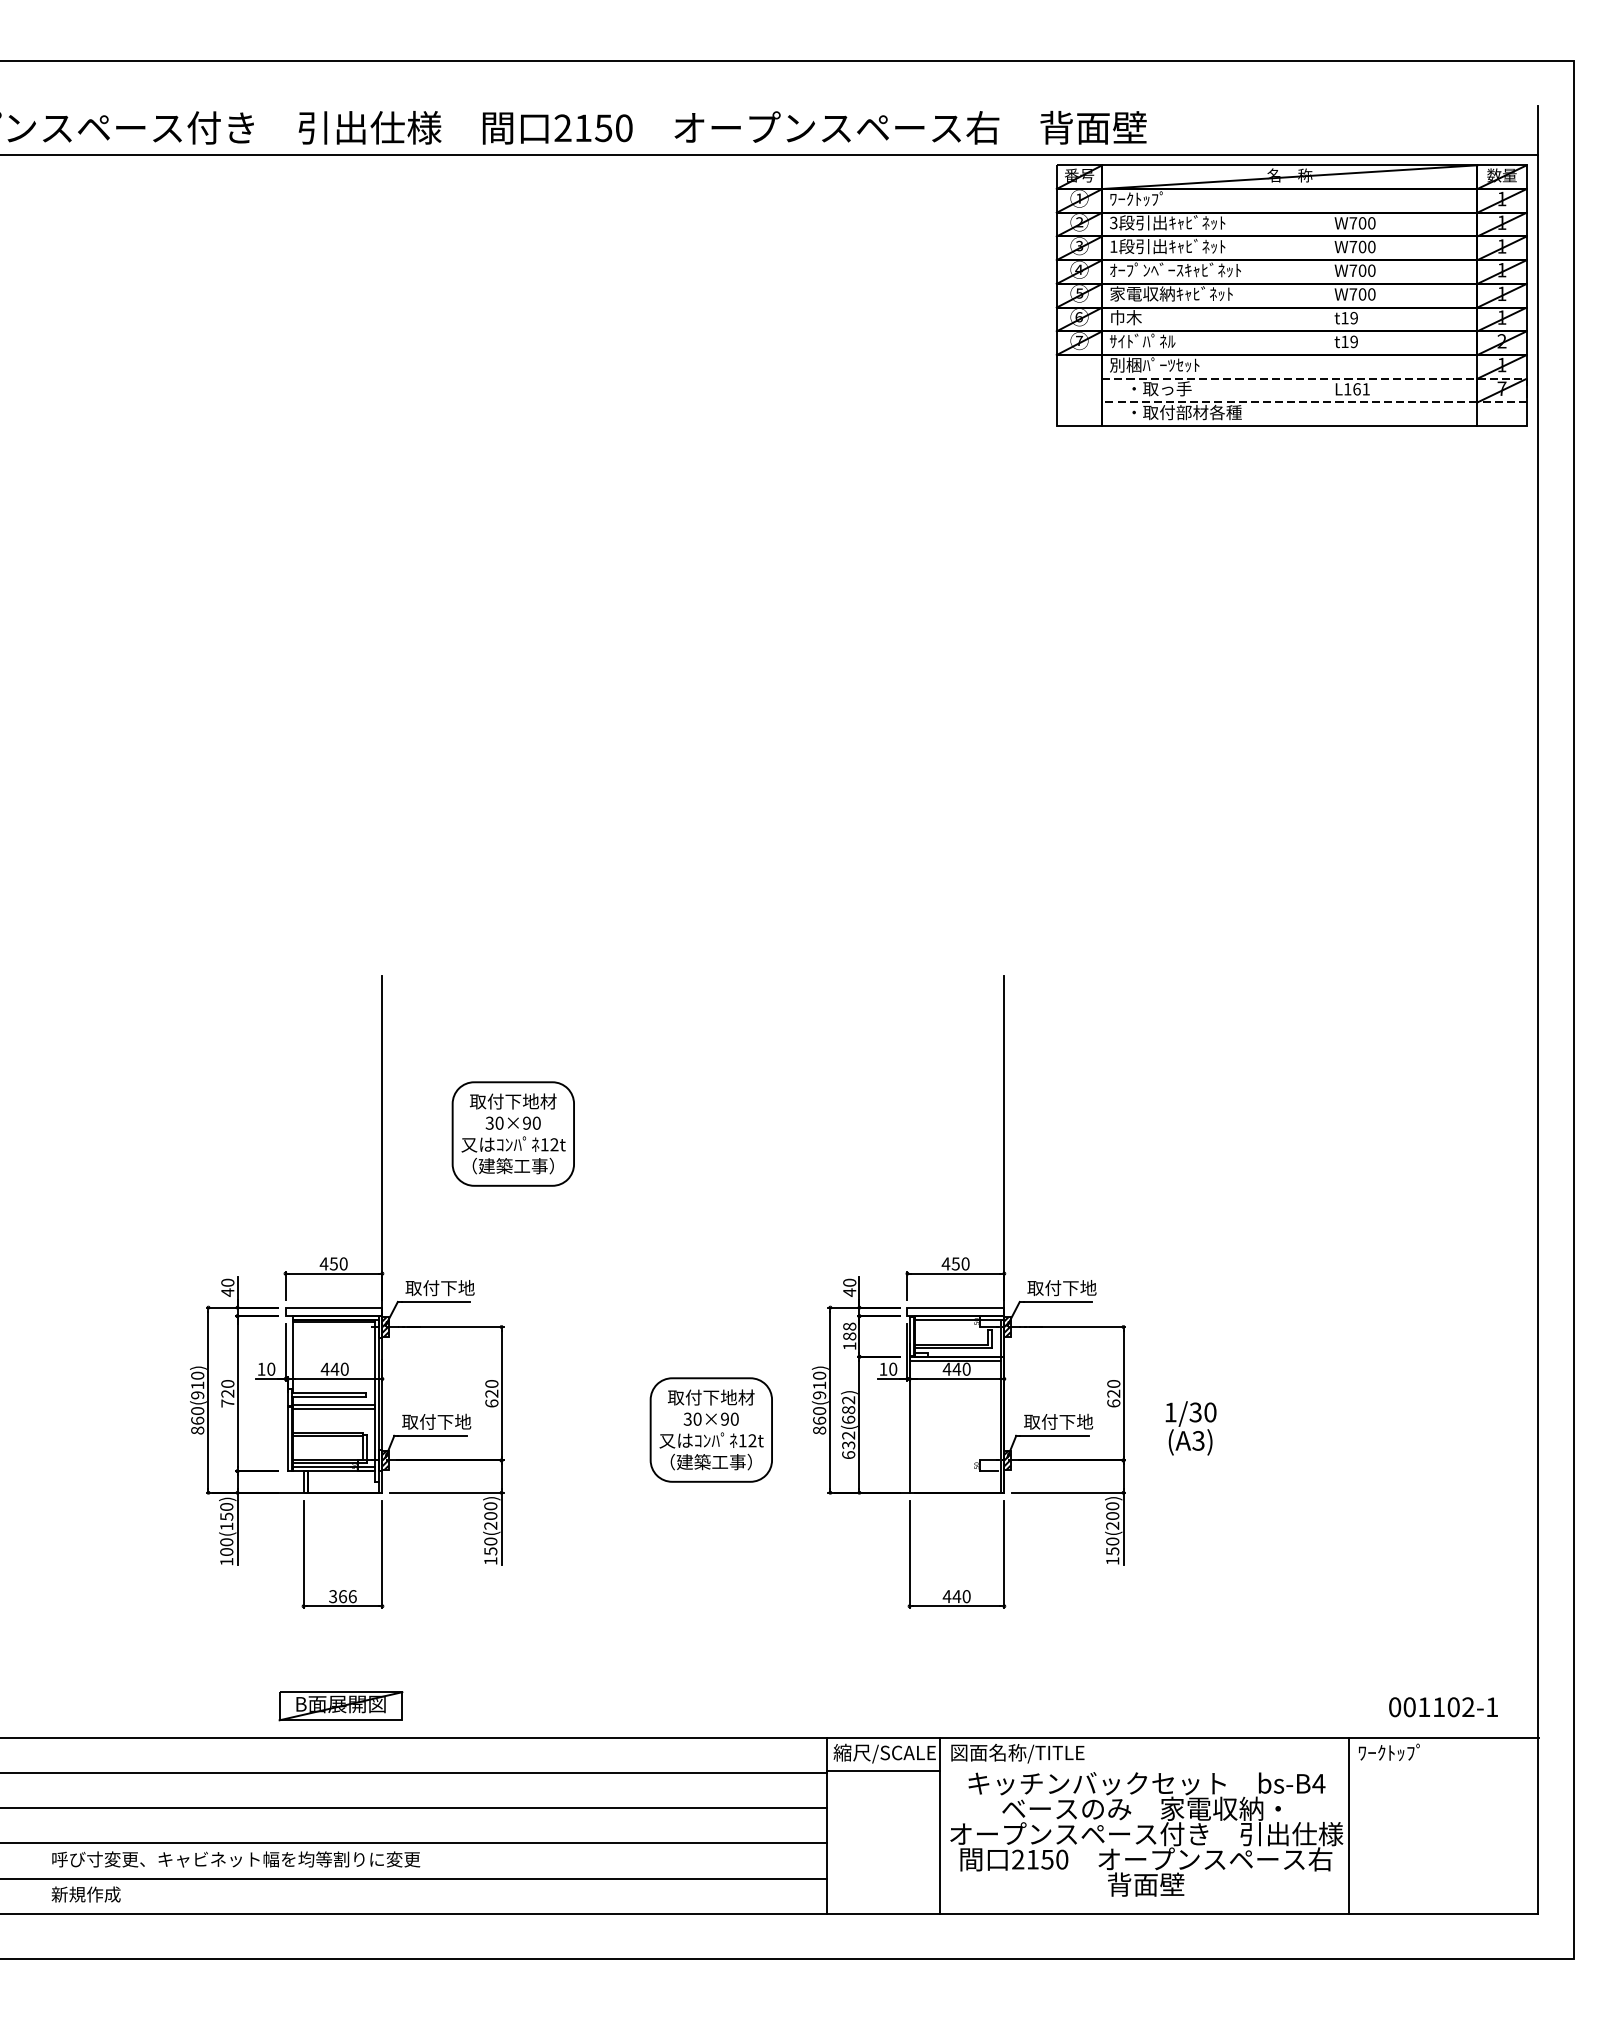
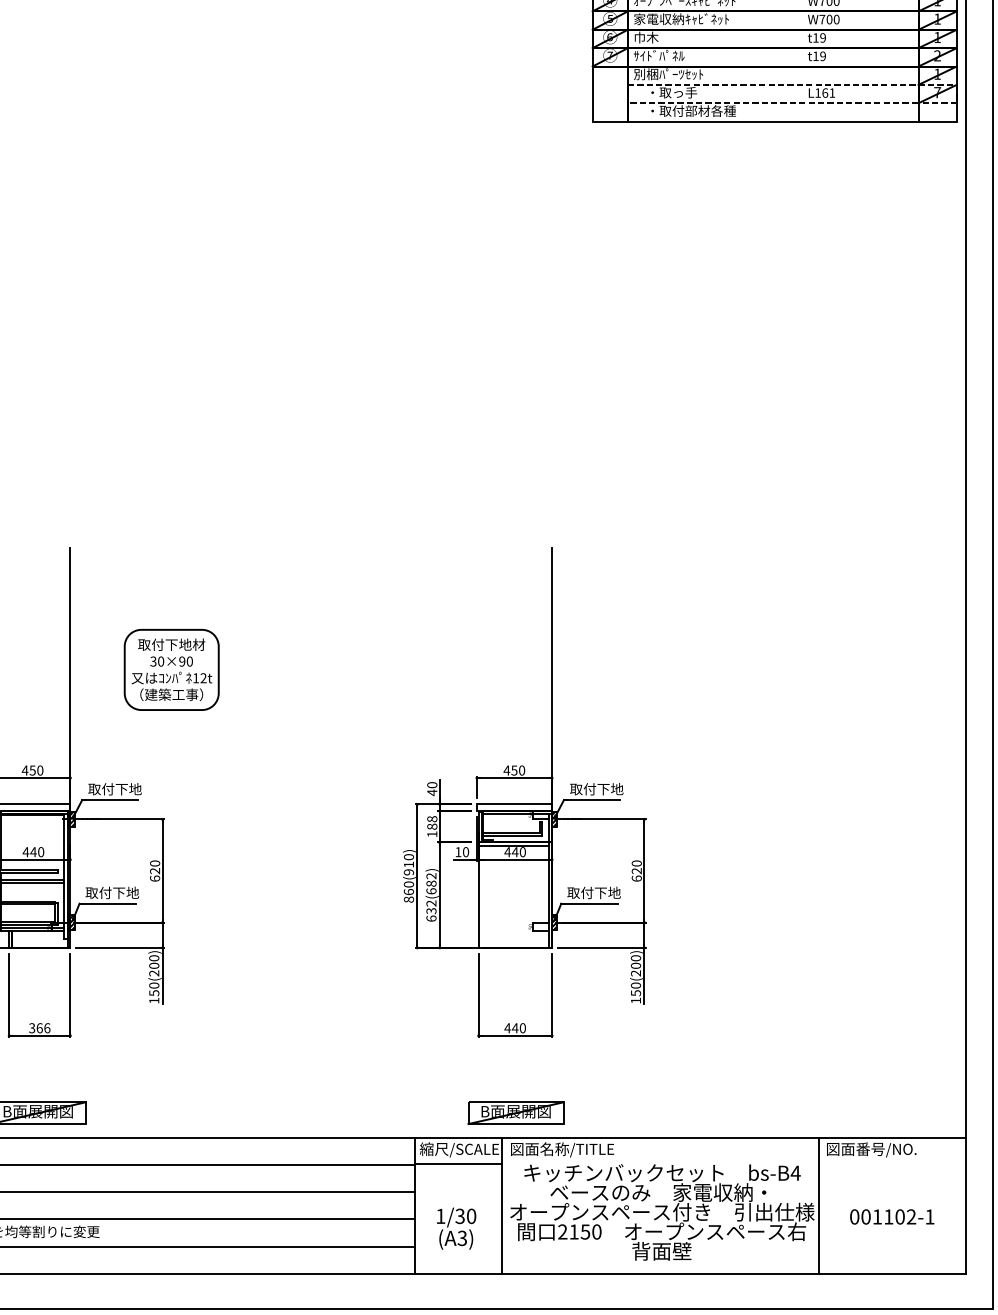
text: (1190, 1428) -> (456, 1228), moved
part: (710, 1429) -> (324, 898), removed
part: (957, 1706) -> (515, 1113), added
text: (1443, 1707) -> (892, 1217), moved
text: (1416, 1753) -> (871, 1149), ﾜｰｸﾄｯﾌﾟ -> 図面番号/NO.

